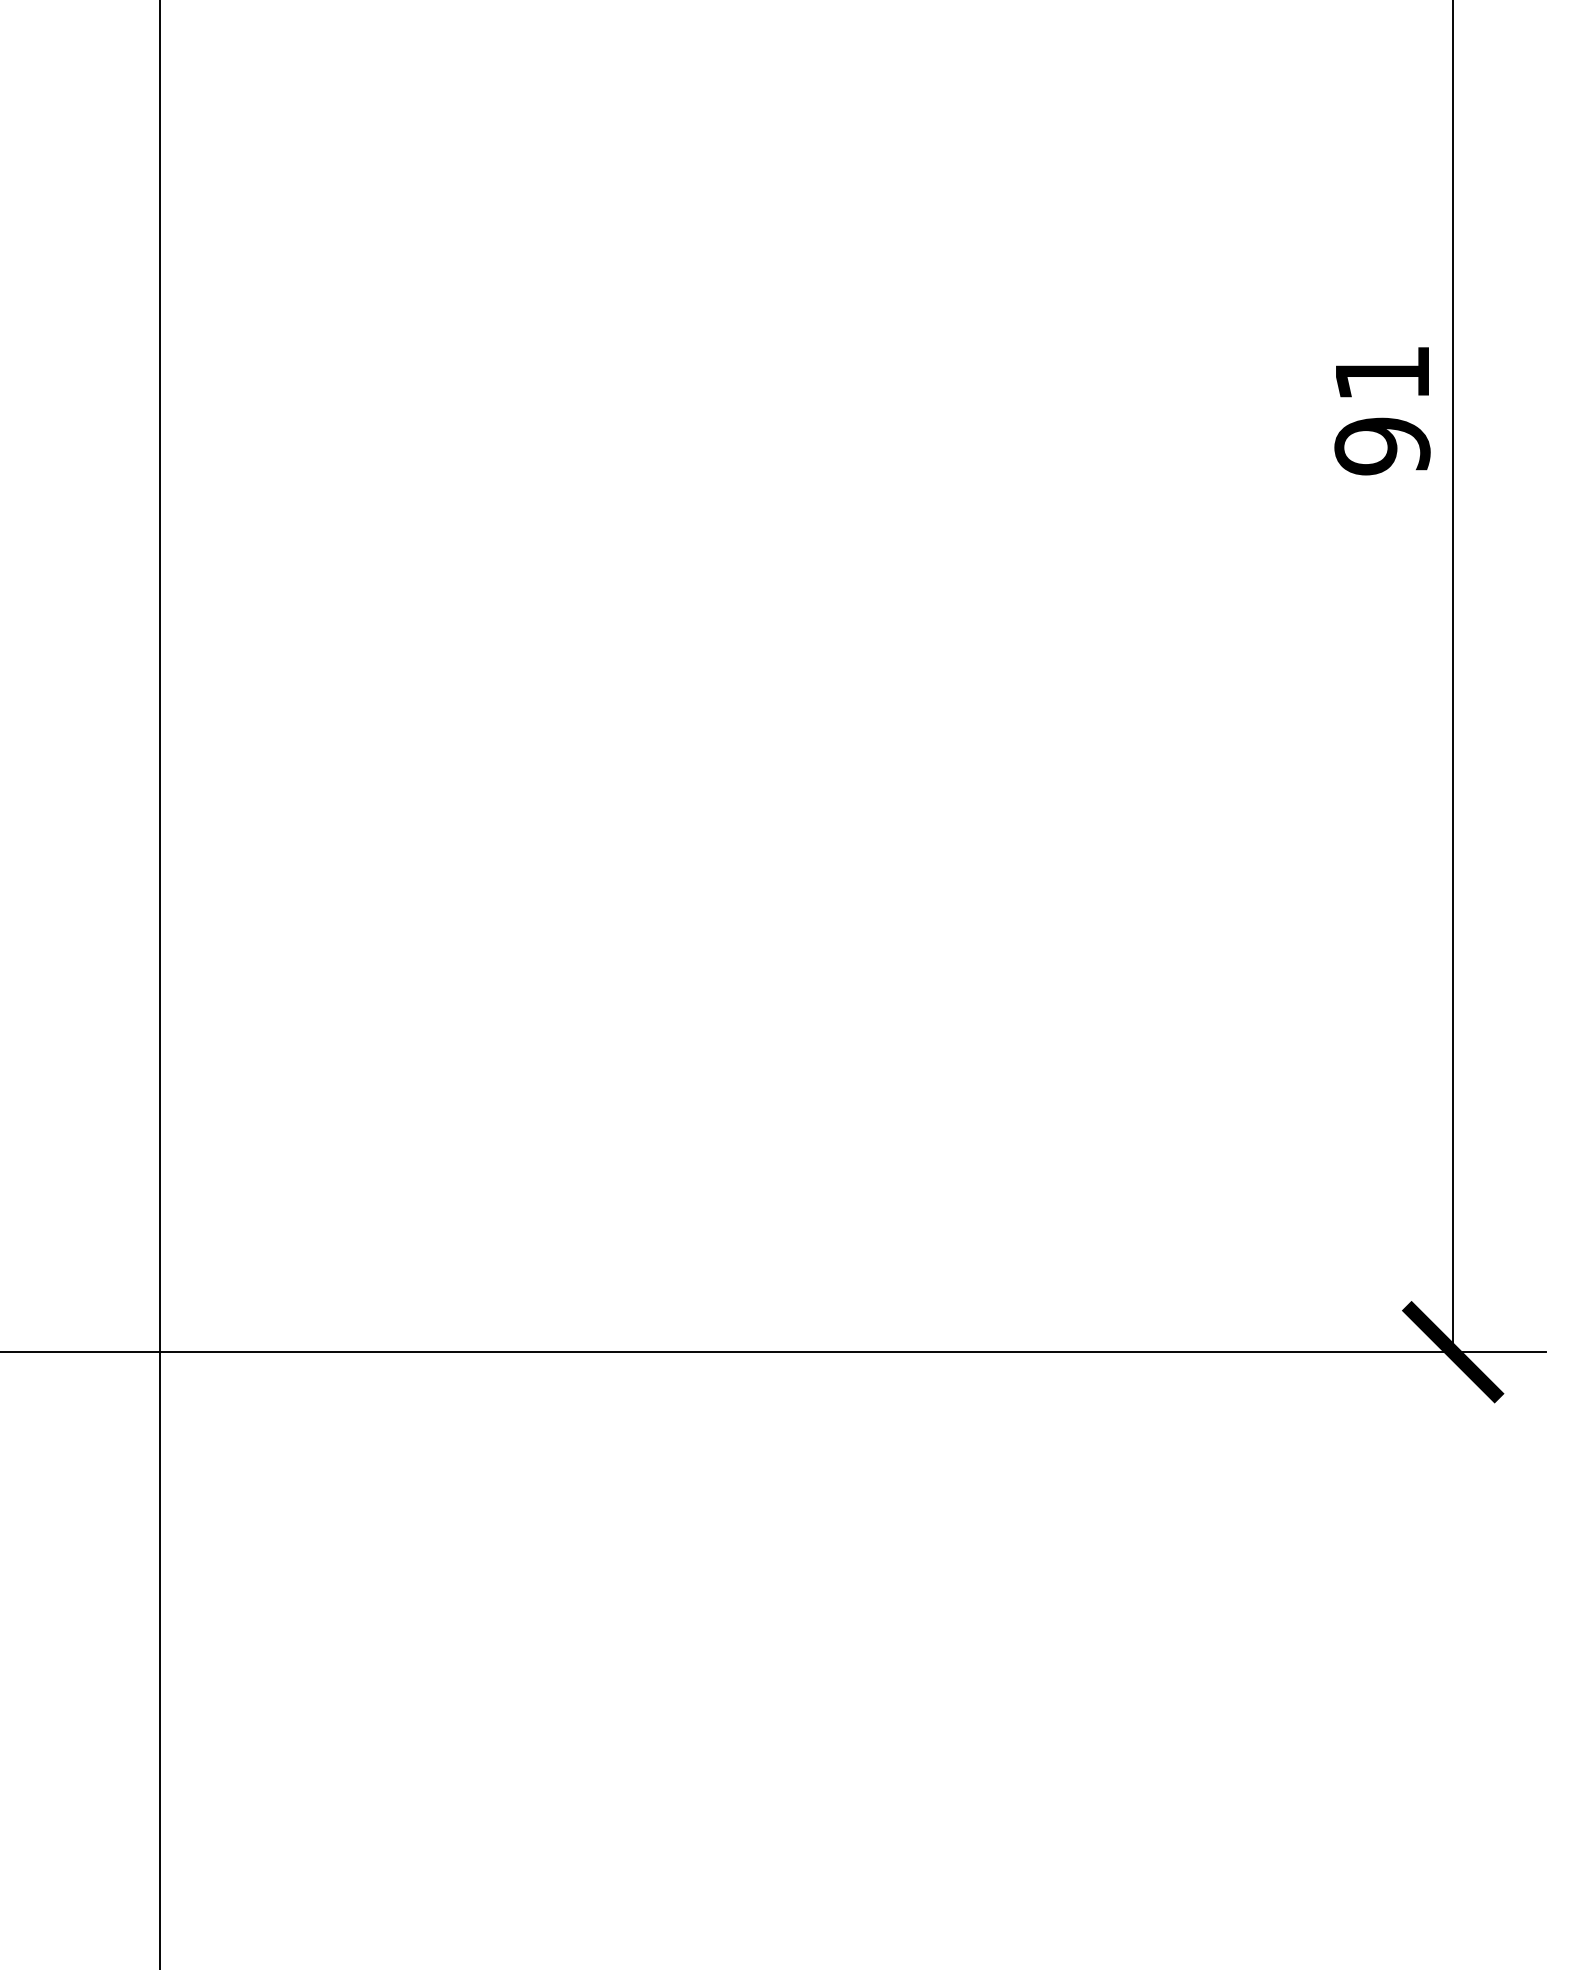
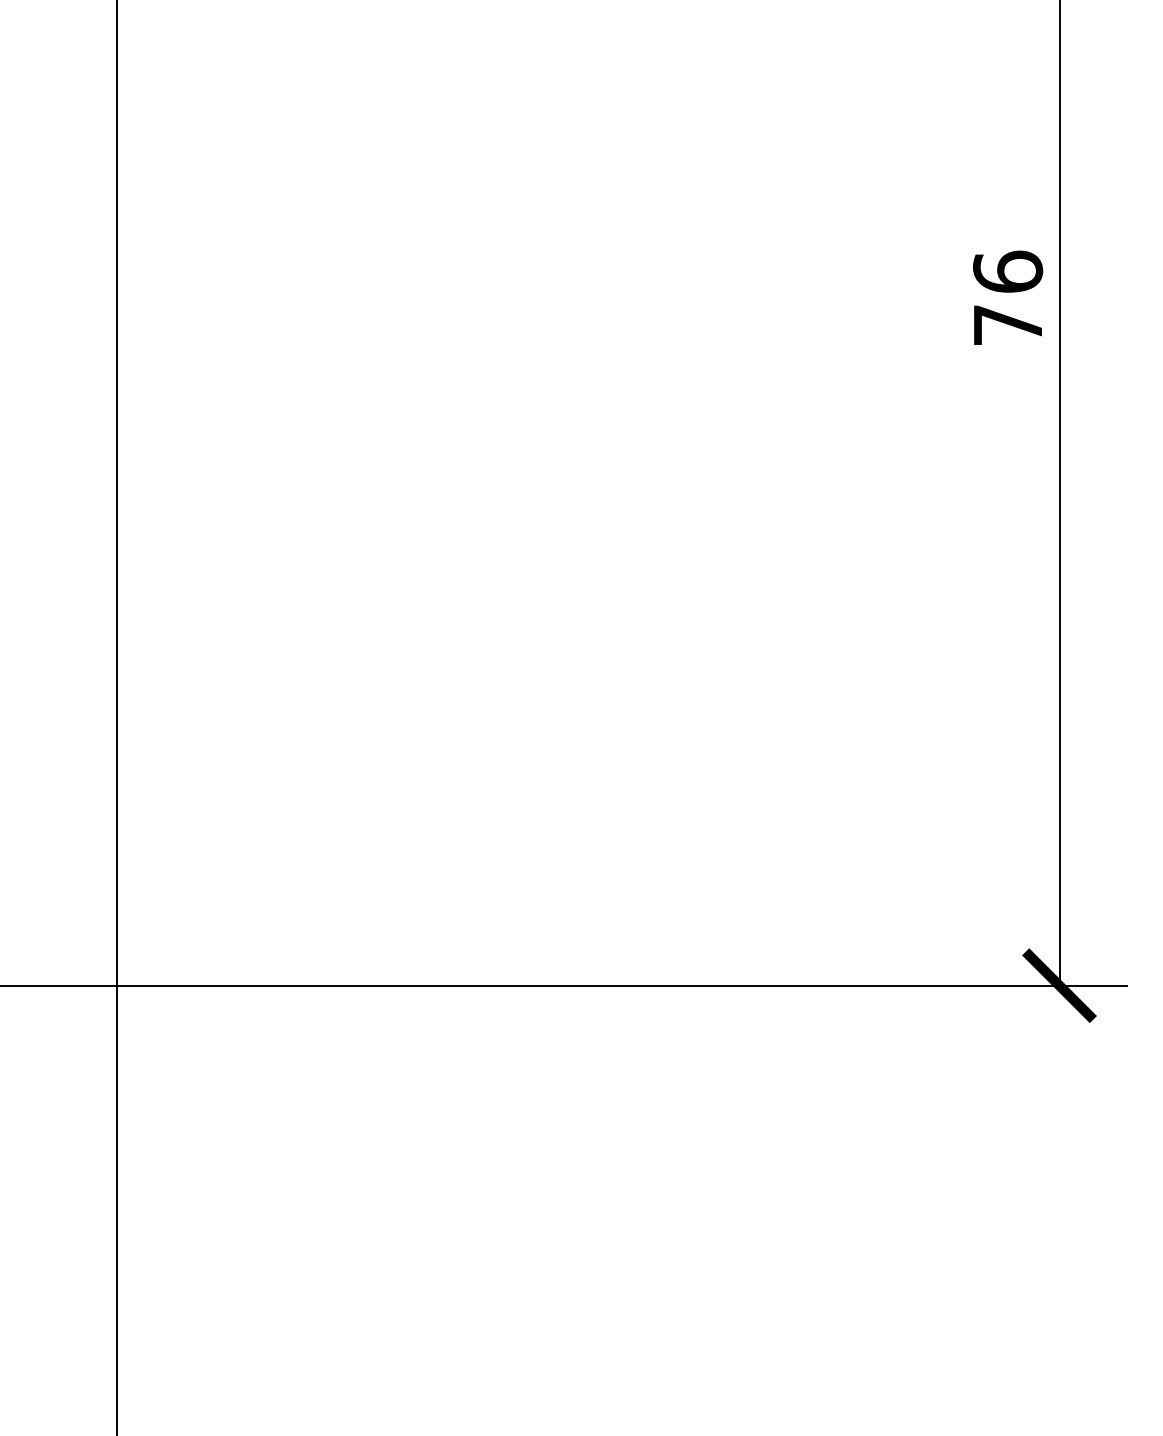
text: (1382, 409) -> (1008, 298), 91 -> 76

